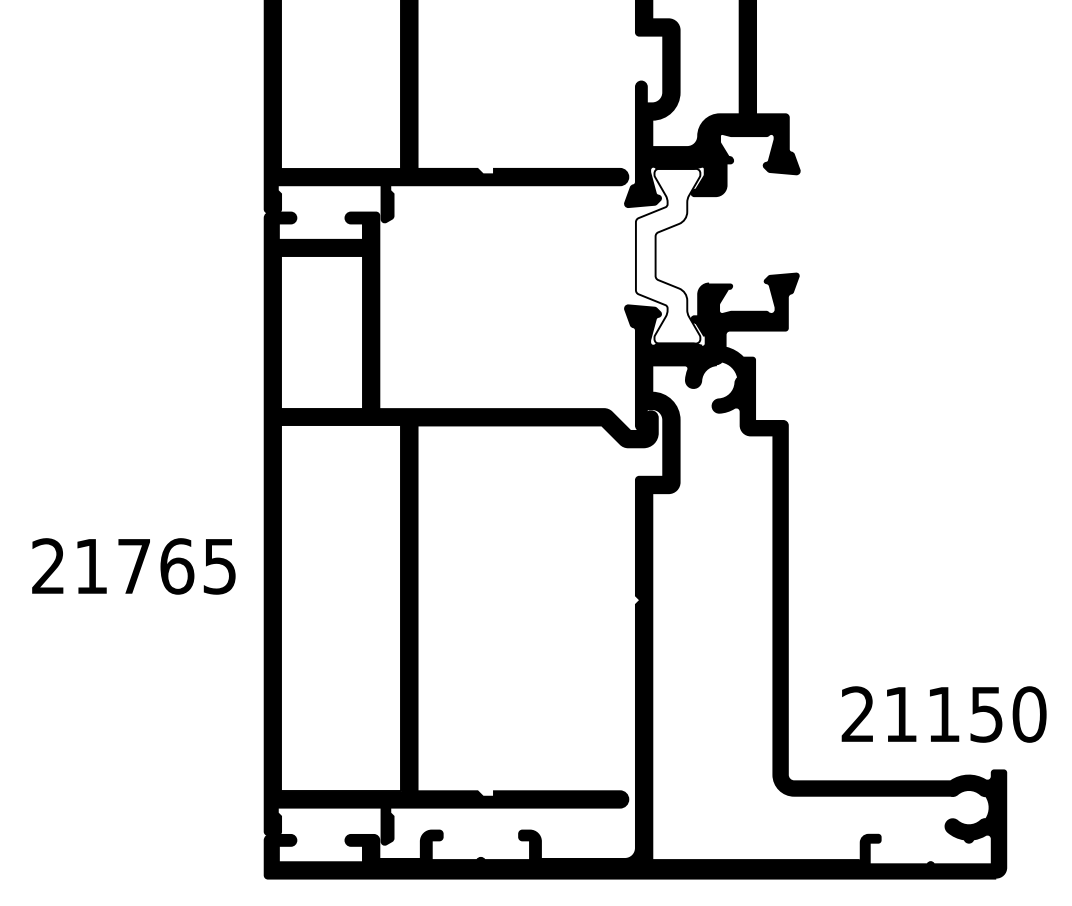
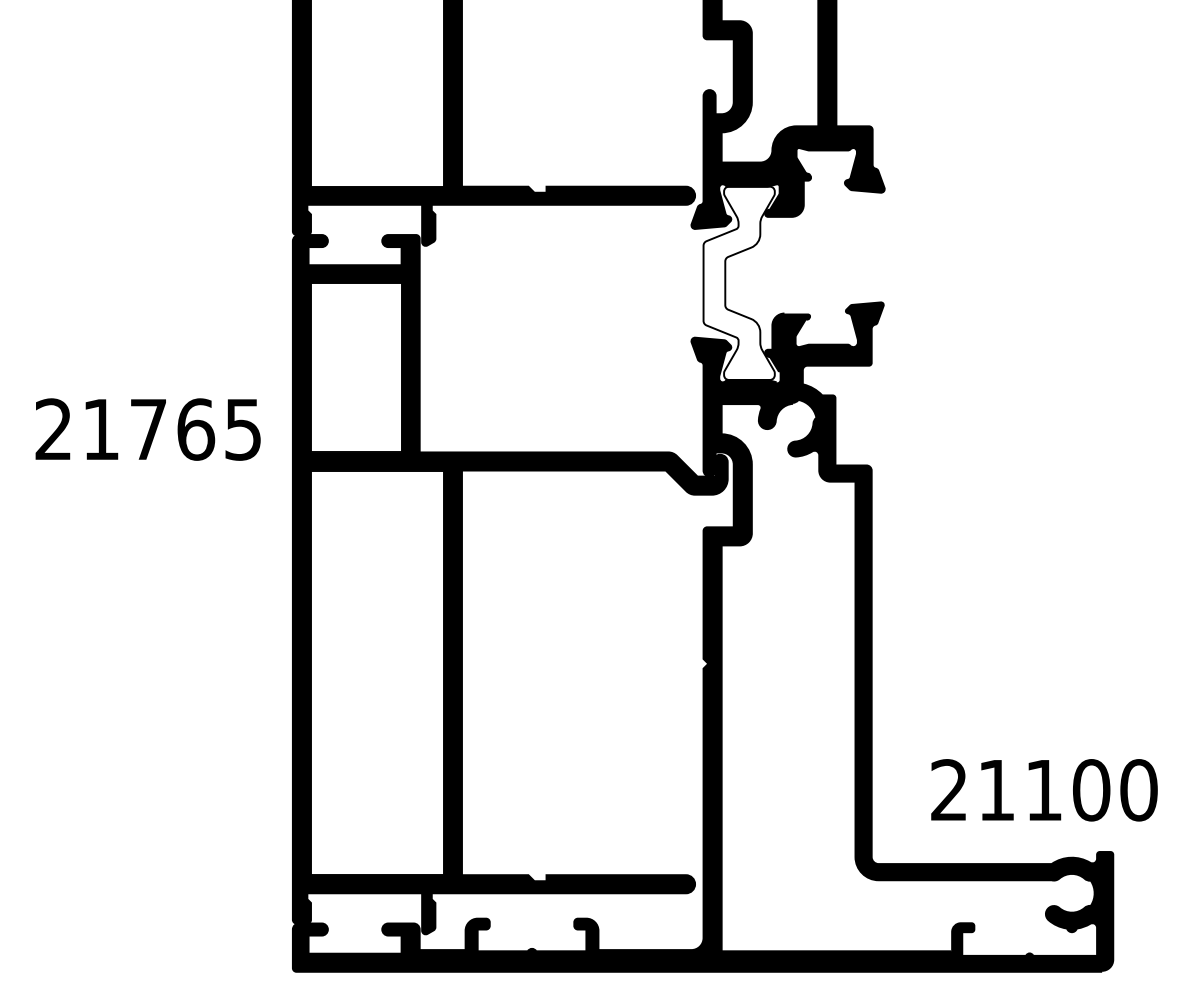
text: (133, 566) -> (147, 429), moved
text: (986, 714) -> (1091, 790), 21150 -> 21100

